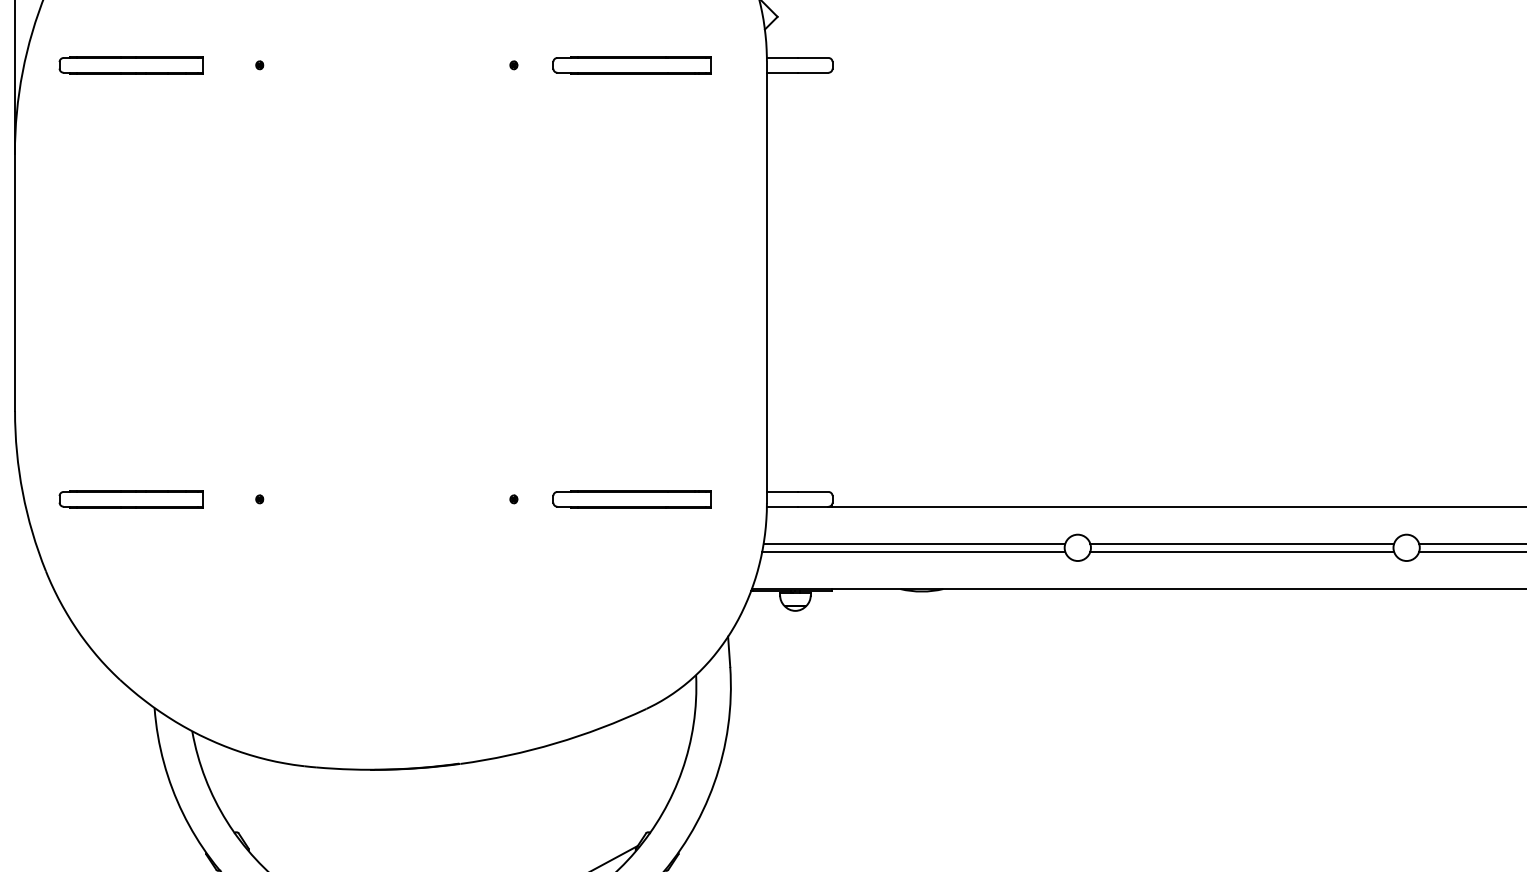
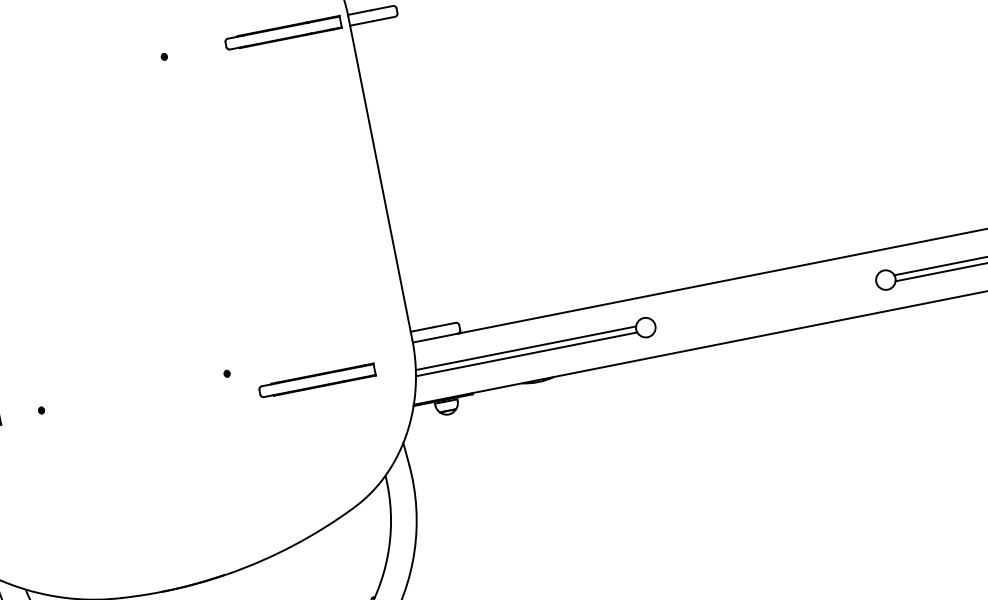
part: (631, 65) -> (283, 33), moved
part: (631, 499) -> (317, 381), moved
line: (1242, 543) -> (765, 300), removed
line: (1242, 551) -> (766, 306), removed

